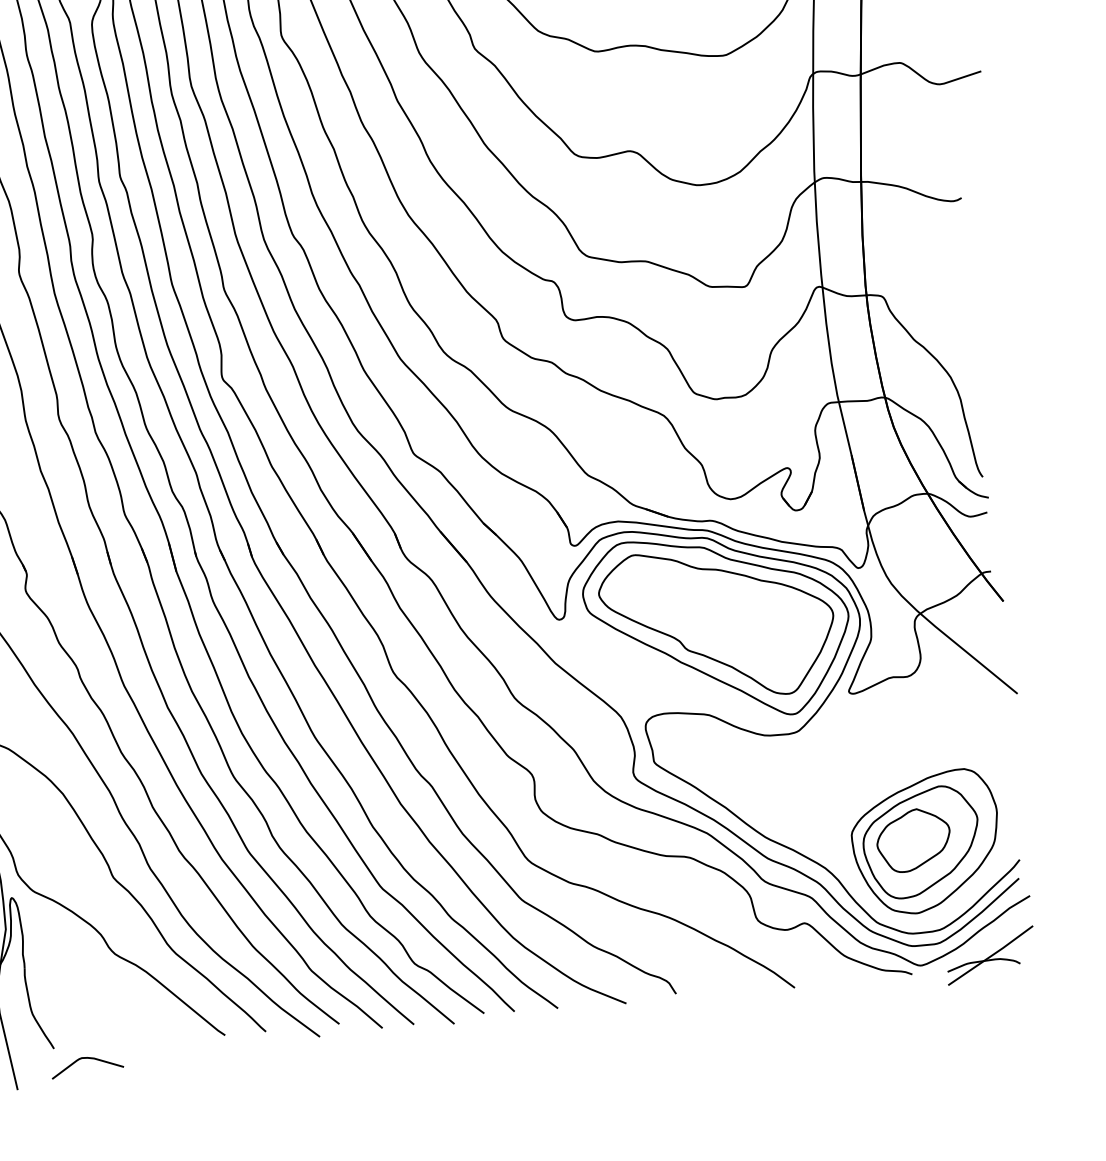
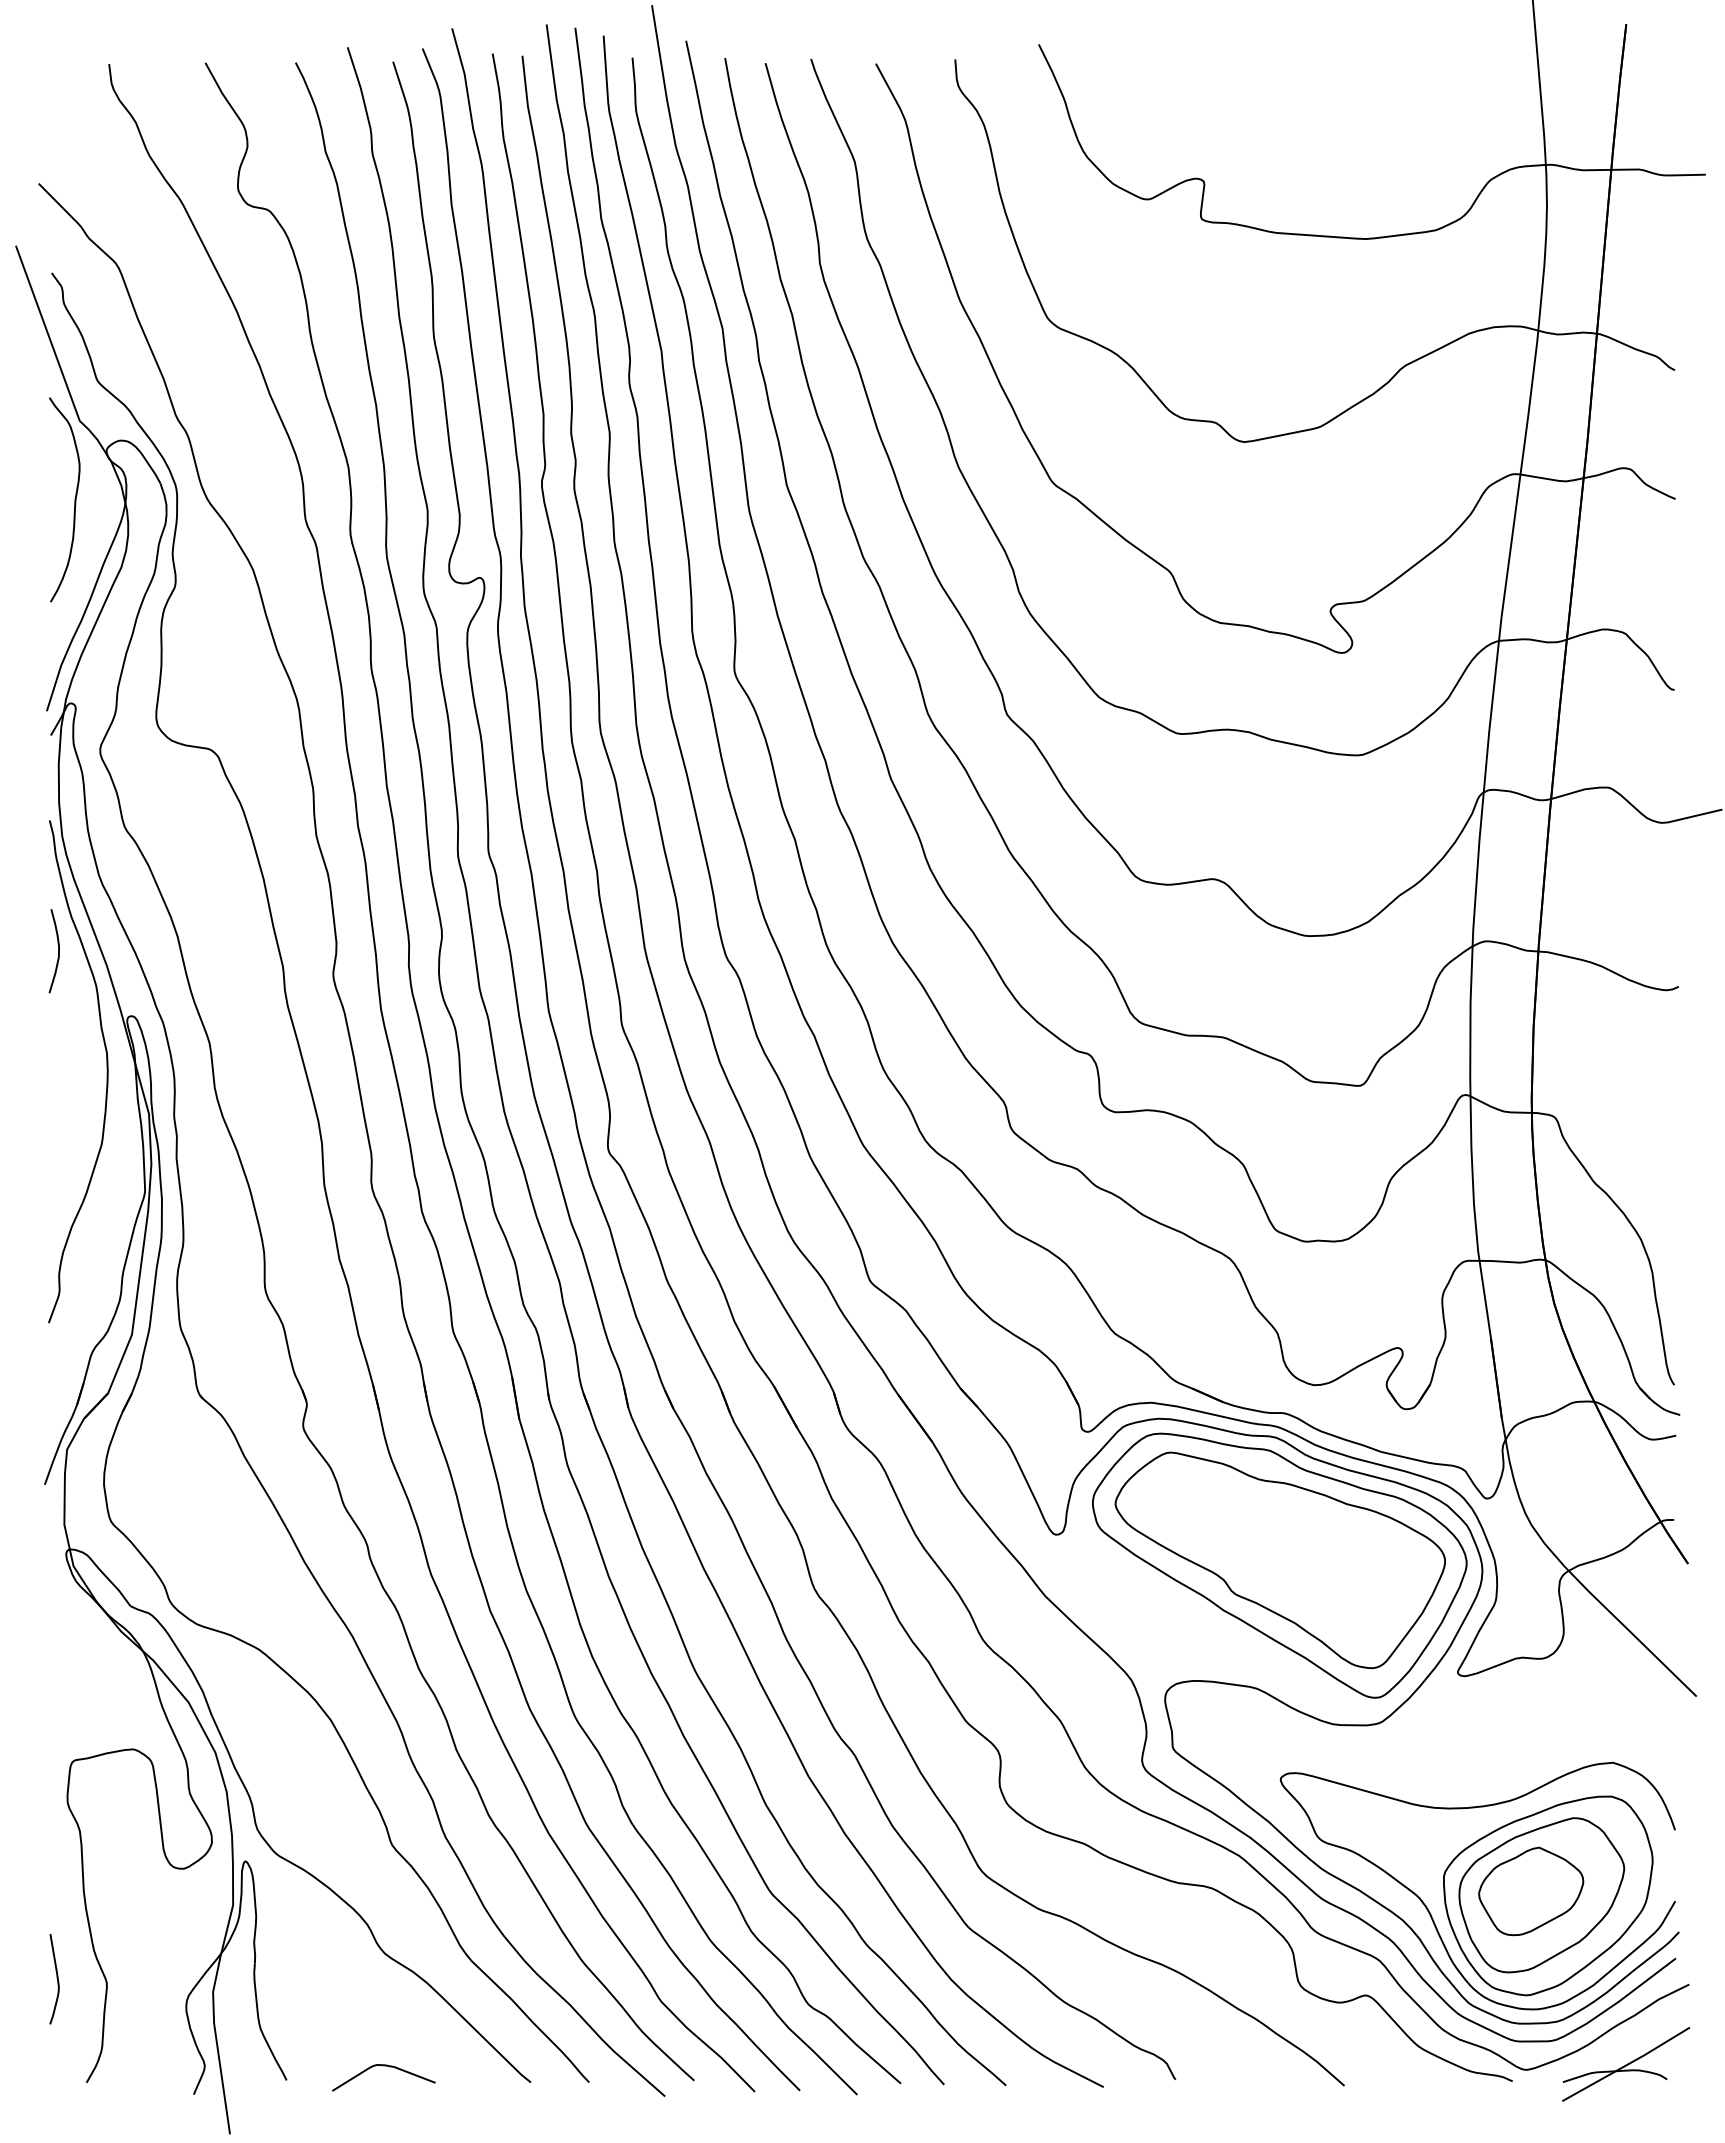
curve: (843, 859) -> (1429, 1910), added
curve: (86, 1058) -> (383, 2066), moved

